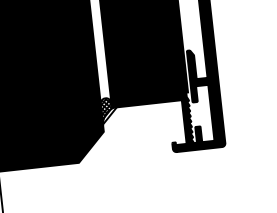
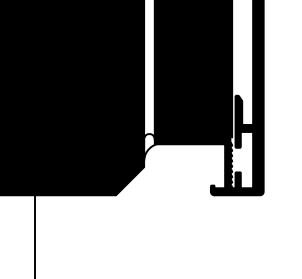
hatch: (109, 110) -> (152, 146), removed

